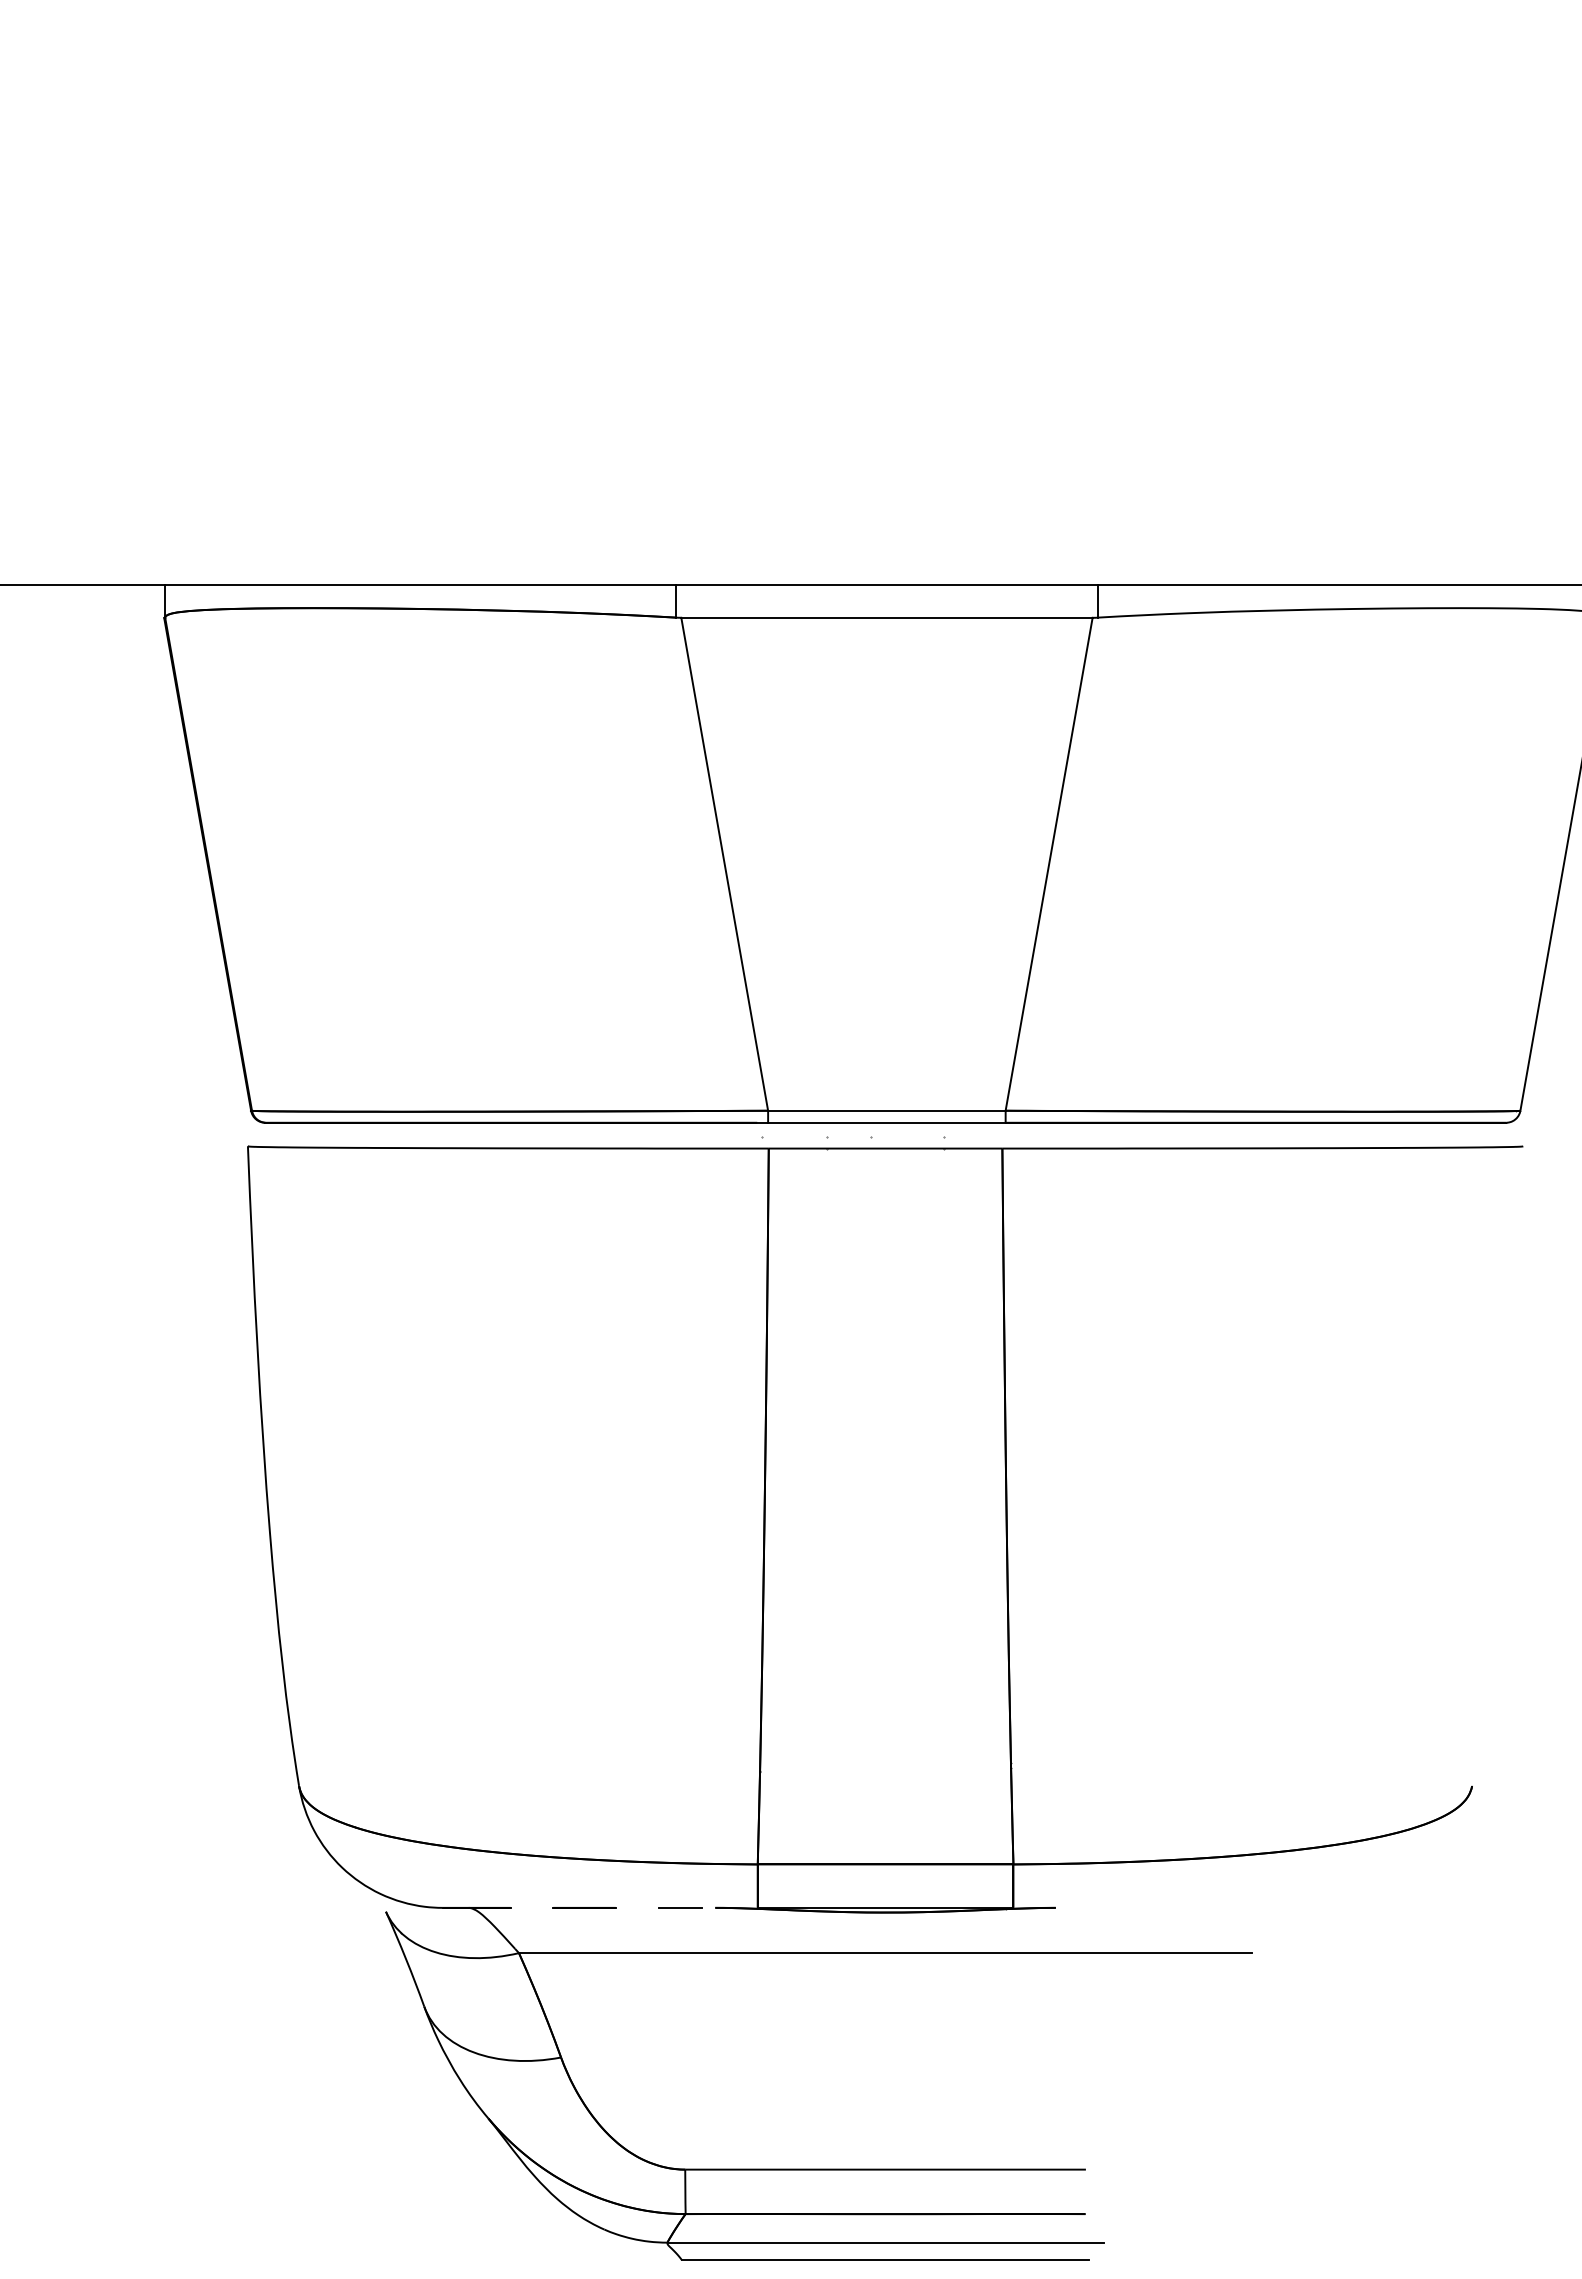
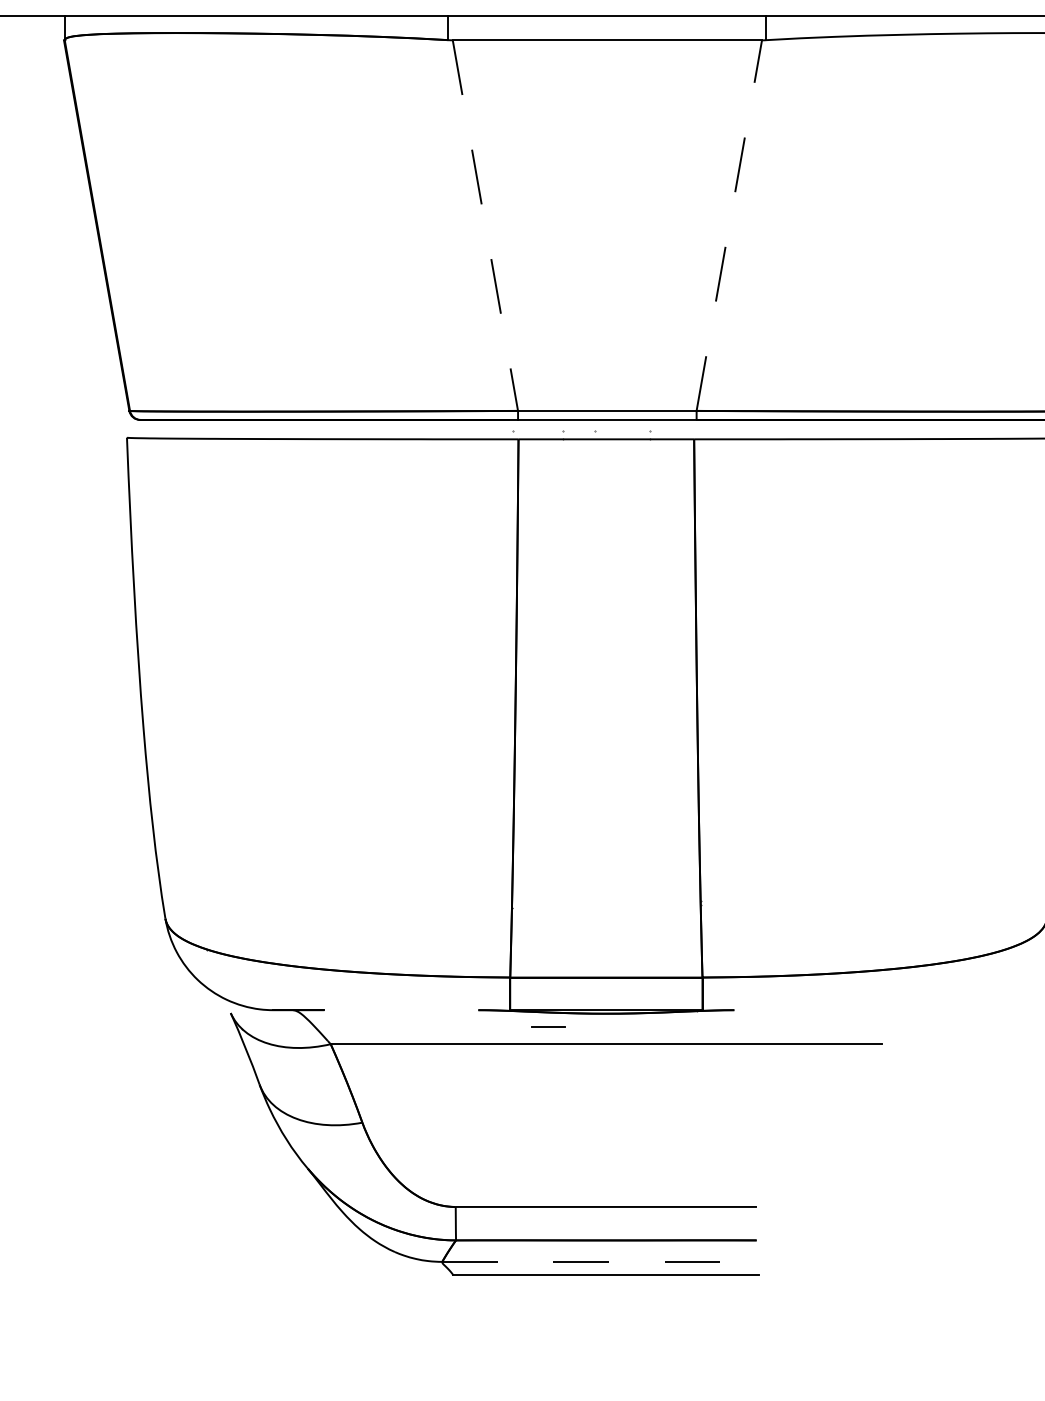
line: (1049, 863) -> (729, 225), solid -> dashed
line: (724, 864) -> (485, 225), solid -> dashed
line: (584, 1907) -> (380, 1009), removed
line: (680, 1907) -> (548, 1026), moved
line: (886, 2242) -> (607, 1261), solid -> dashed

